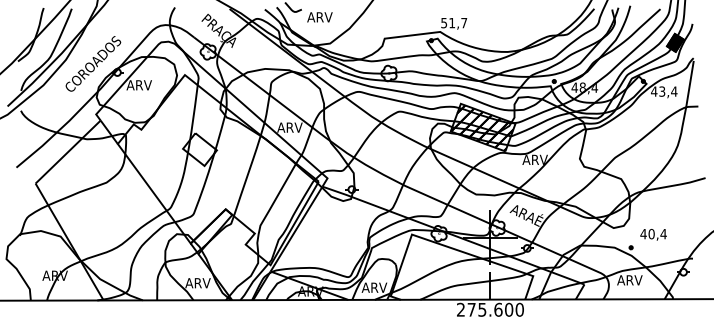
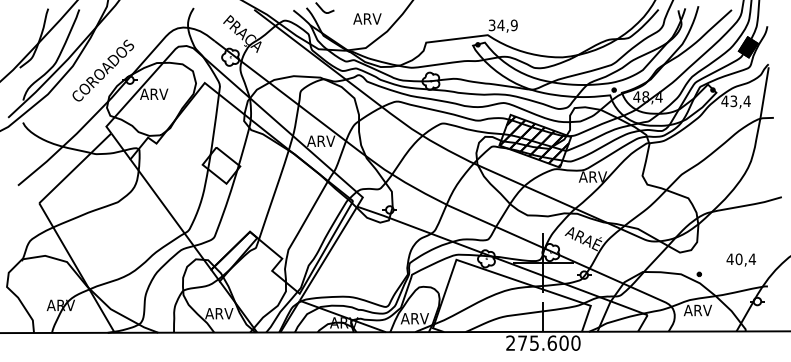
text: (320, 16) -> (367, 18), moved
text: (454, 23) -> (503, 25), 51,7 -> 34,9
text: (653, 234) -> (741, 259), moved

